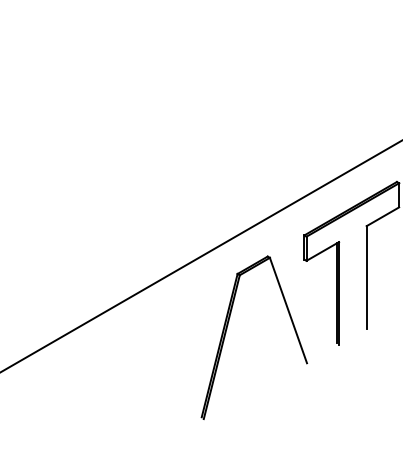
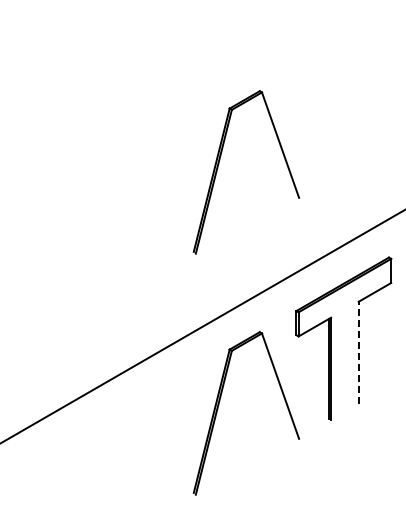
part: (227, 88) -> (219, 164), added
line: (366, 276) -> (358, 352), solid -> dashed

